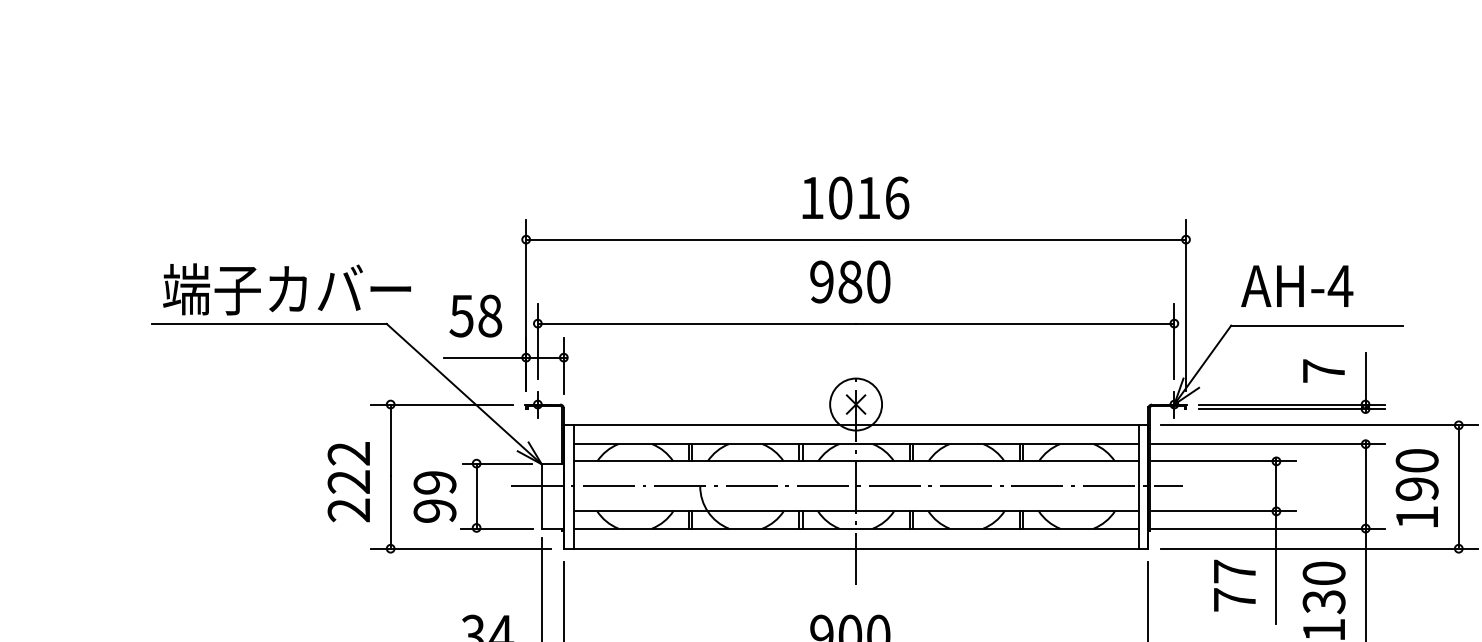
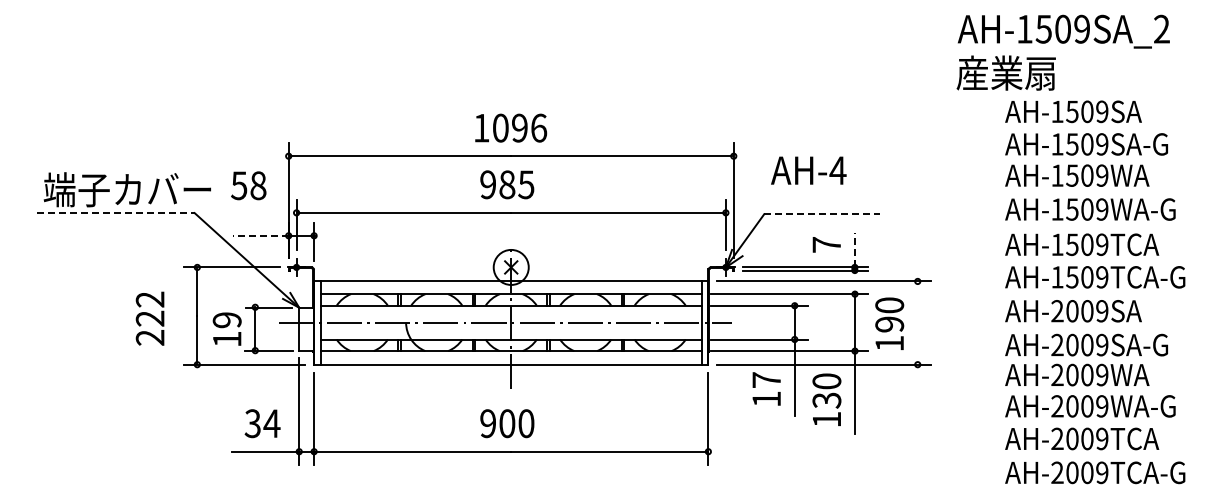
text: (868, 197) -> (519, 127), 1016 -> 1096
text: (878, 281) -> (526, 184), 980 -> 985
text: (1296, 286) -> (808, 170), moved
text: (475, 315) -> (248, 185), moved
line: (270, 324) -> (116, 213), solid -> dashed
line: (1317, 326) -> (822, 214), solid -> dashed
line: (484, 357) -> (260, 235), solid -> dashed
line: (1365, 377) -> (854, 249), solid -> dashed
text: (347, 481) -> (149, 318), moved
line: (1458, 486) -> (917, 322), removed
text: (433, 511) -> (226, 339), 99 -> 19
text: (1234, 598) -> (766, 398), 77 -> 17

